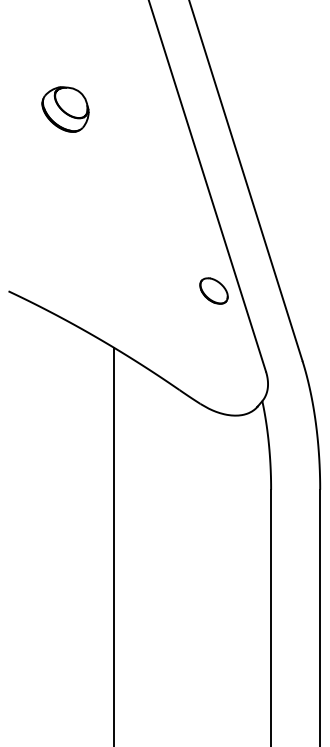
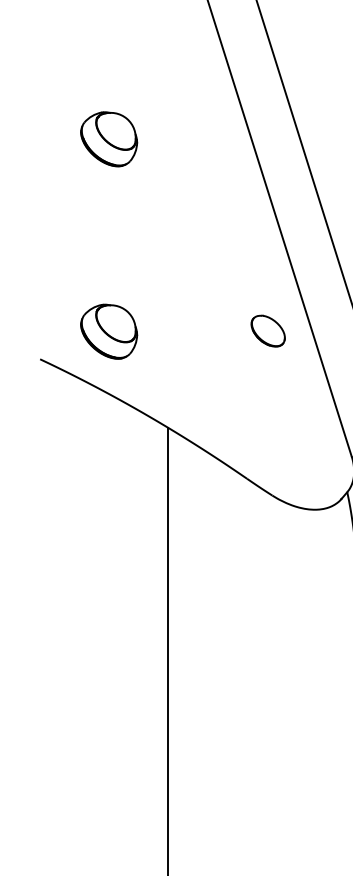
part: (65, 268) -> (109, 331), added
part: (213, 290) -> (267, 330), moved

